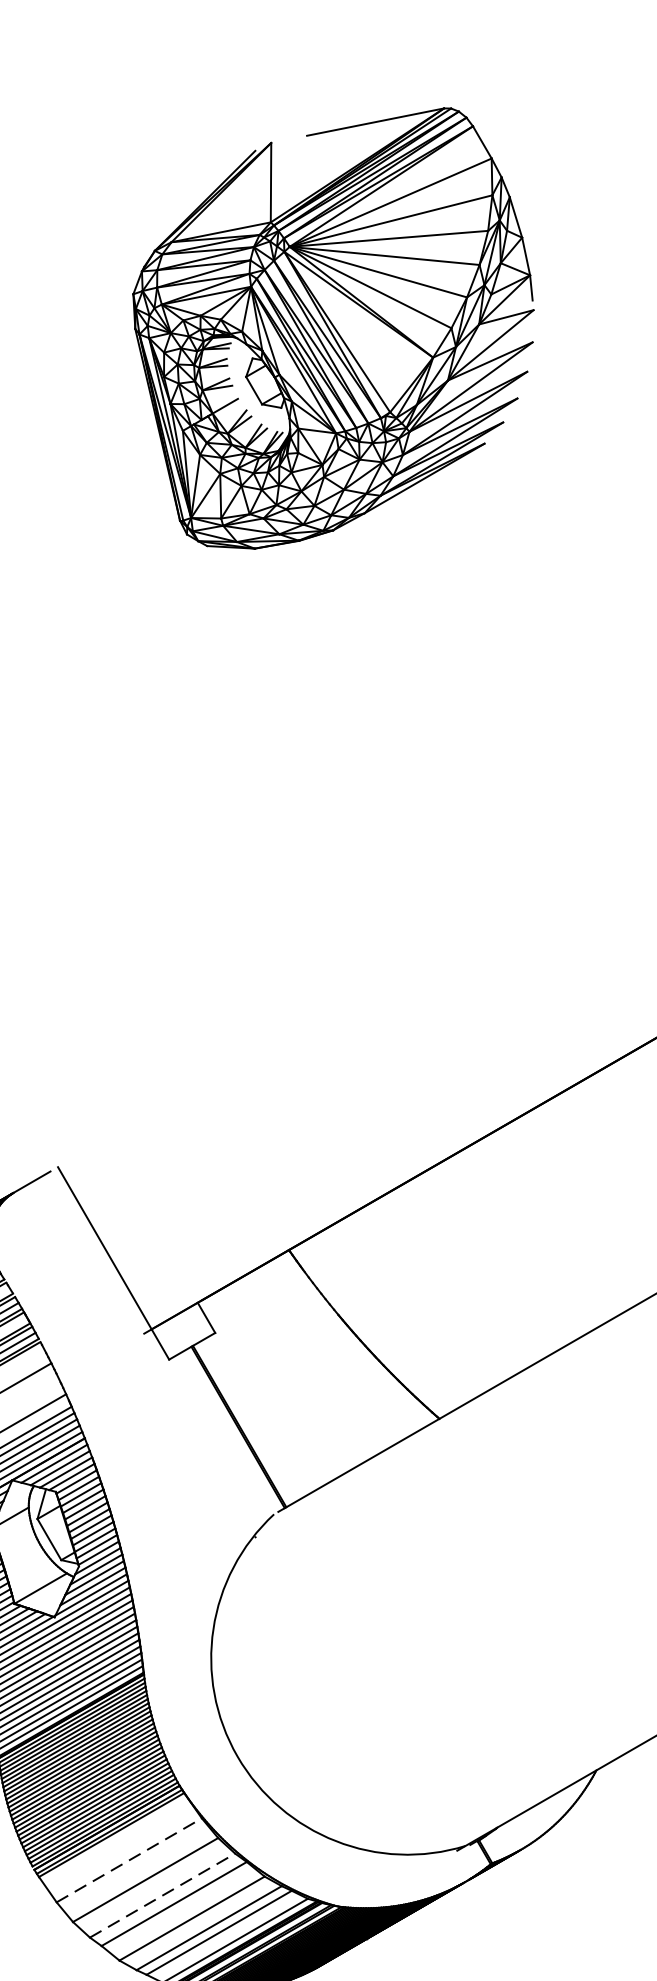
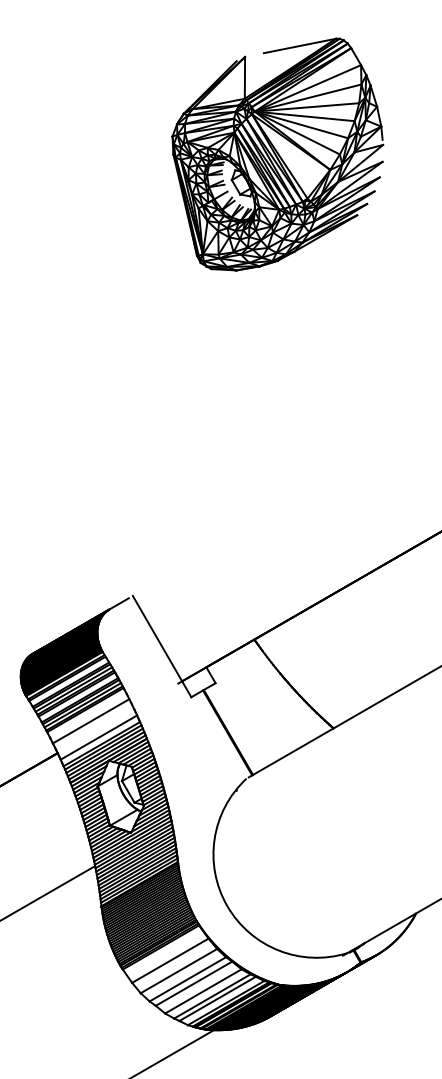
line: (129, 1859) -> (170, 960), dashed -> solid
line: (163, 1895) -> (188, 979), dashed -> solid

